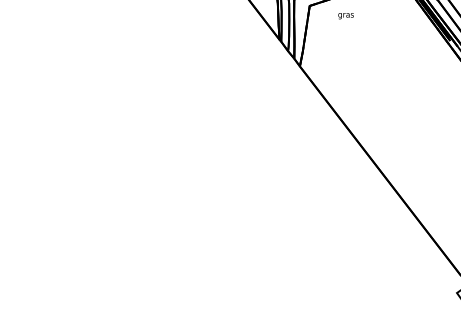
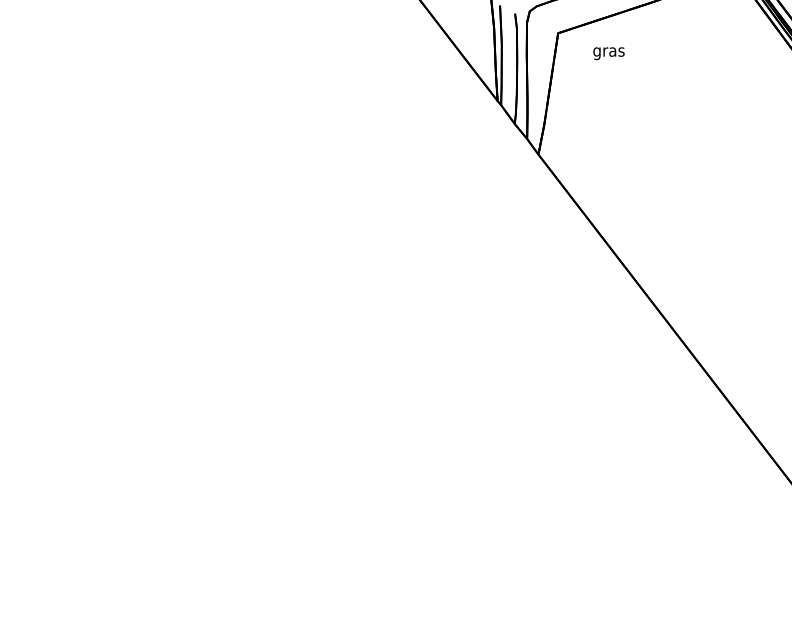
text: (345, 16) -> (607, 54), moved

